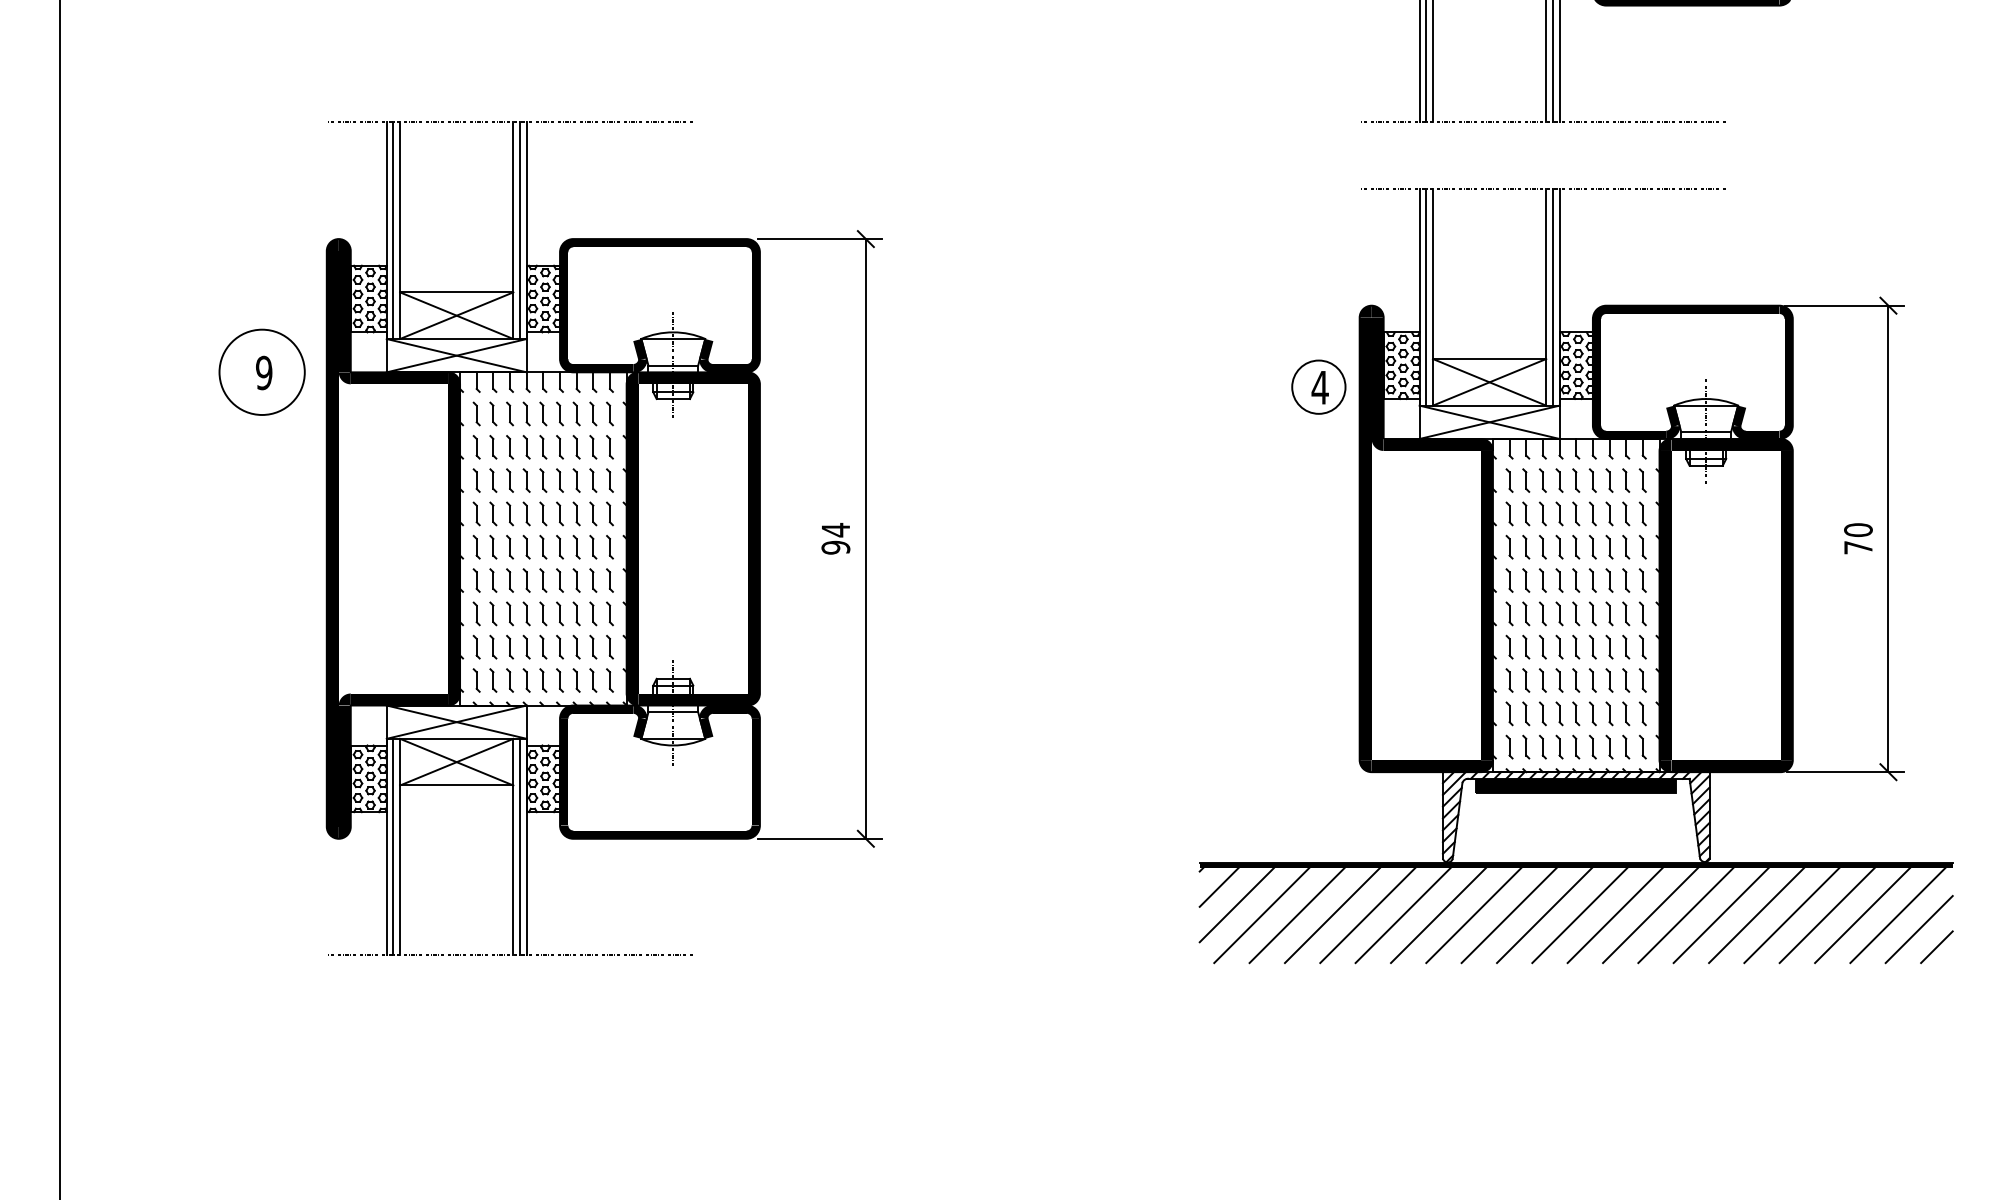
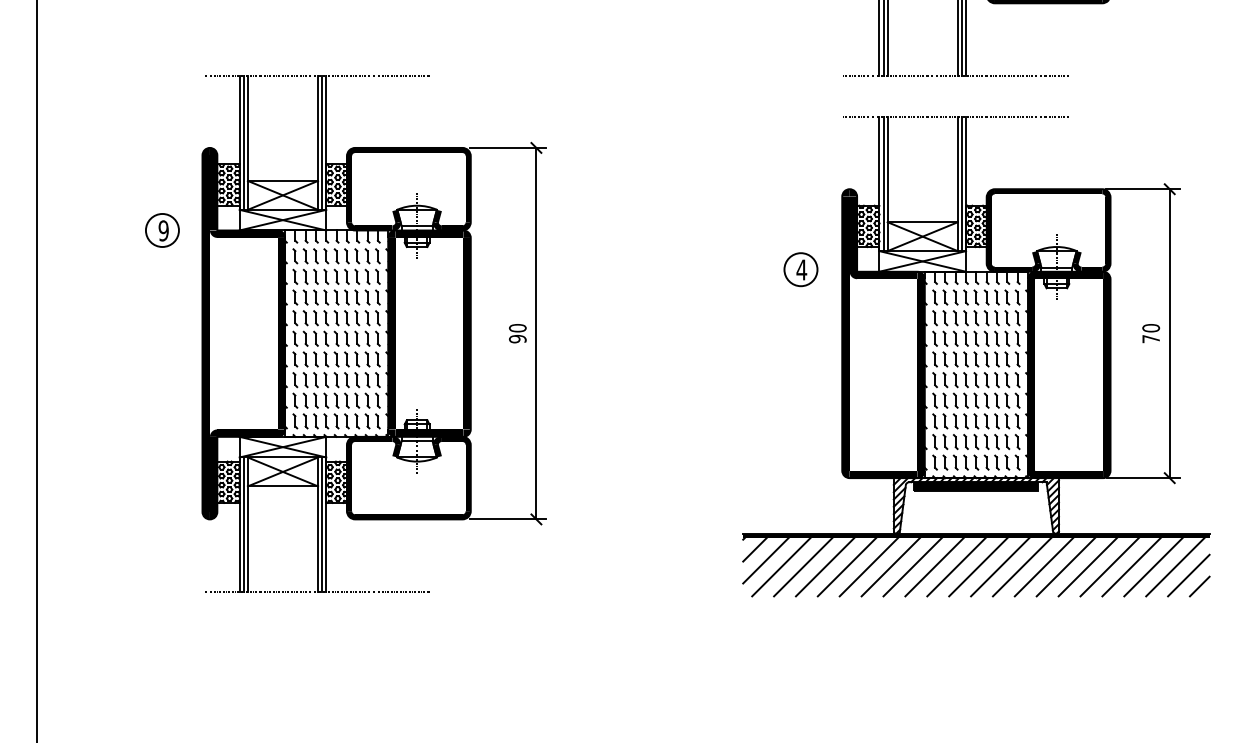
circle: (260, 372) -> (161, 230), size x0.62
part: (1318, 386) -> (800, 269), moved
text: (835, 528) -> (517, 327), 94 -> 90

